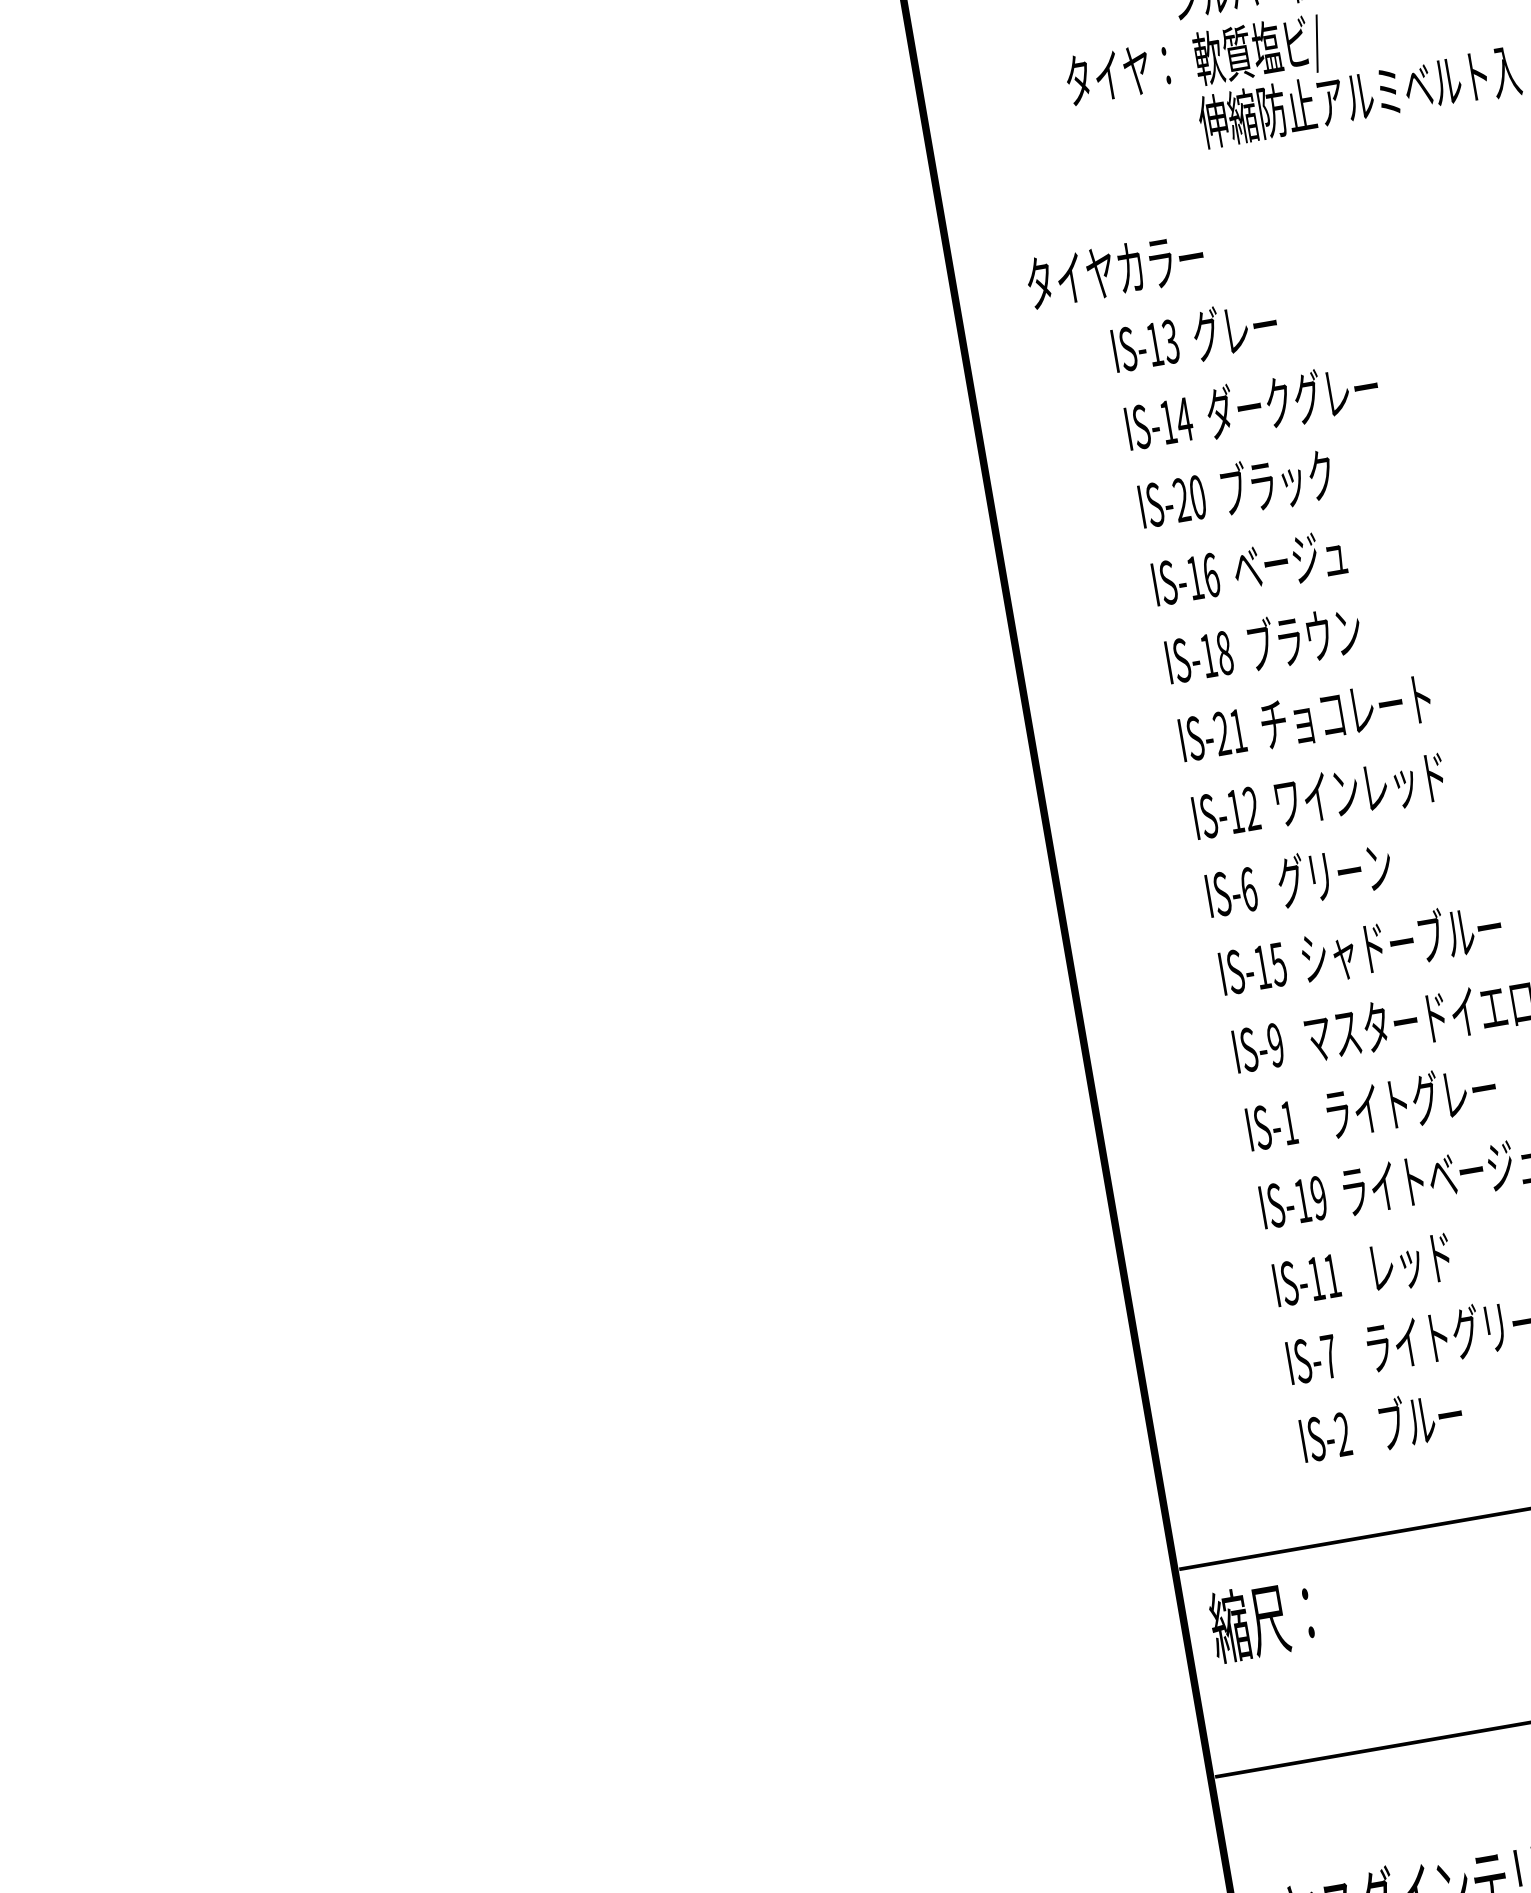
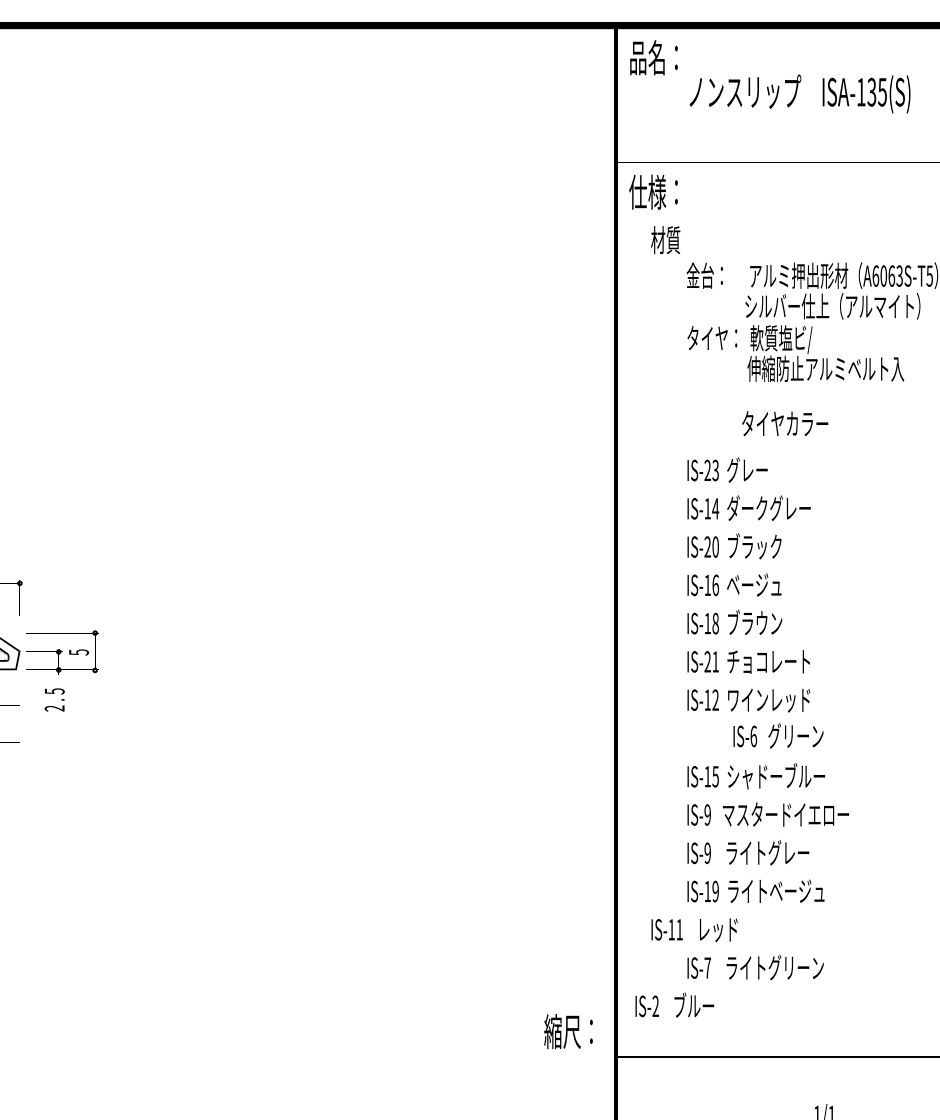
text: (1116, 269) -> (785, 423), moved
text: (1153, 342) -> (707, 469), IS-13 -> IS-23
text: (1299, 878) -> (778, 735), moved
text: (1288, 1123) -> (707, 853), IS-1 -> IS-9
text: (1362, 1272) -> (694, 930), moved
text: (1380, 1424) -> (674, 1004), moved
text: (1261, 1620) -> (568, 1031), moved

